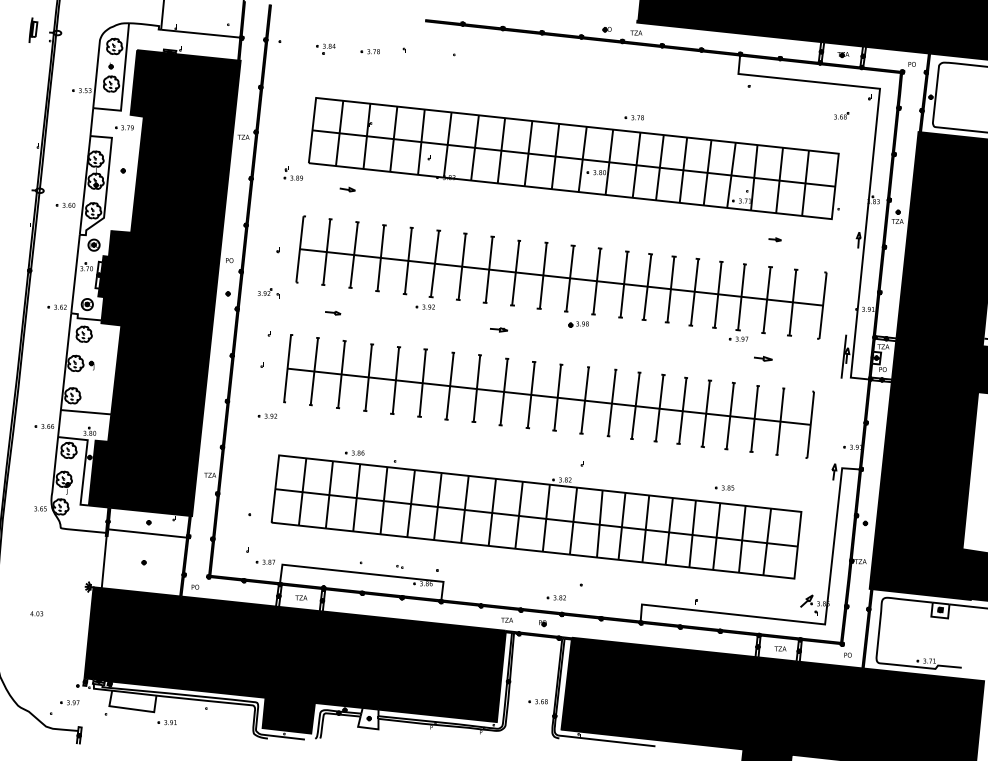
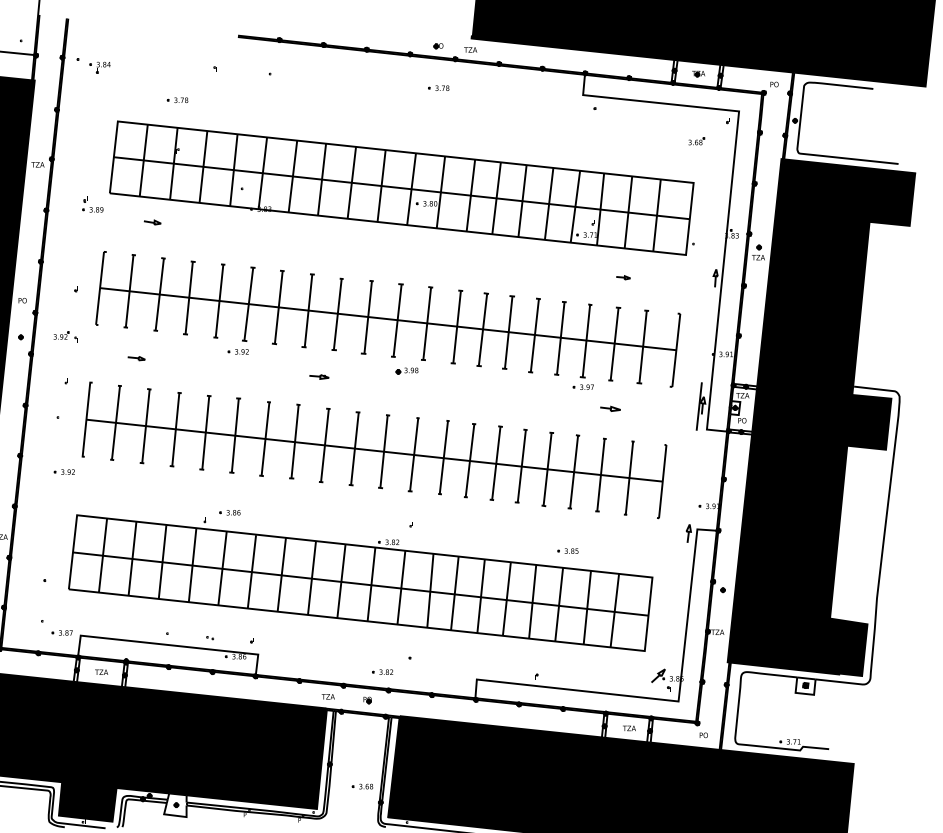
part: (325, 48) -> (99, 67), moved
part: (369, 51) -> (176, 100), moved
part: (633, 117) -> (437, 87), moved
part: (354, 452) -> (229, 512), moved

